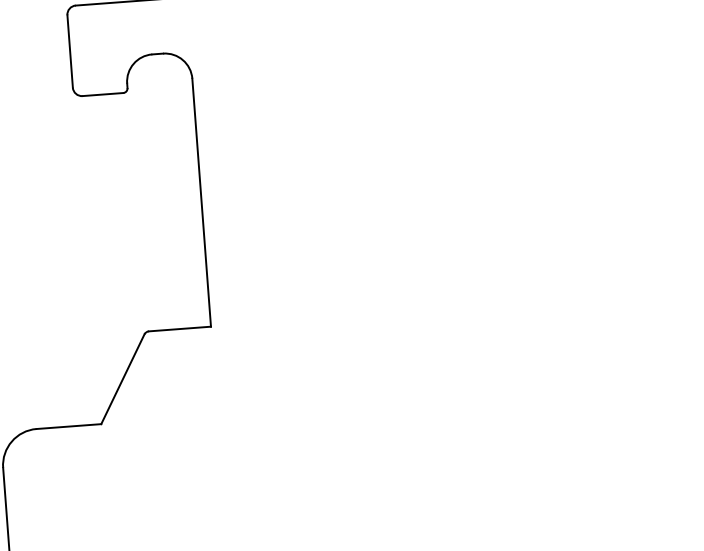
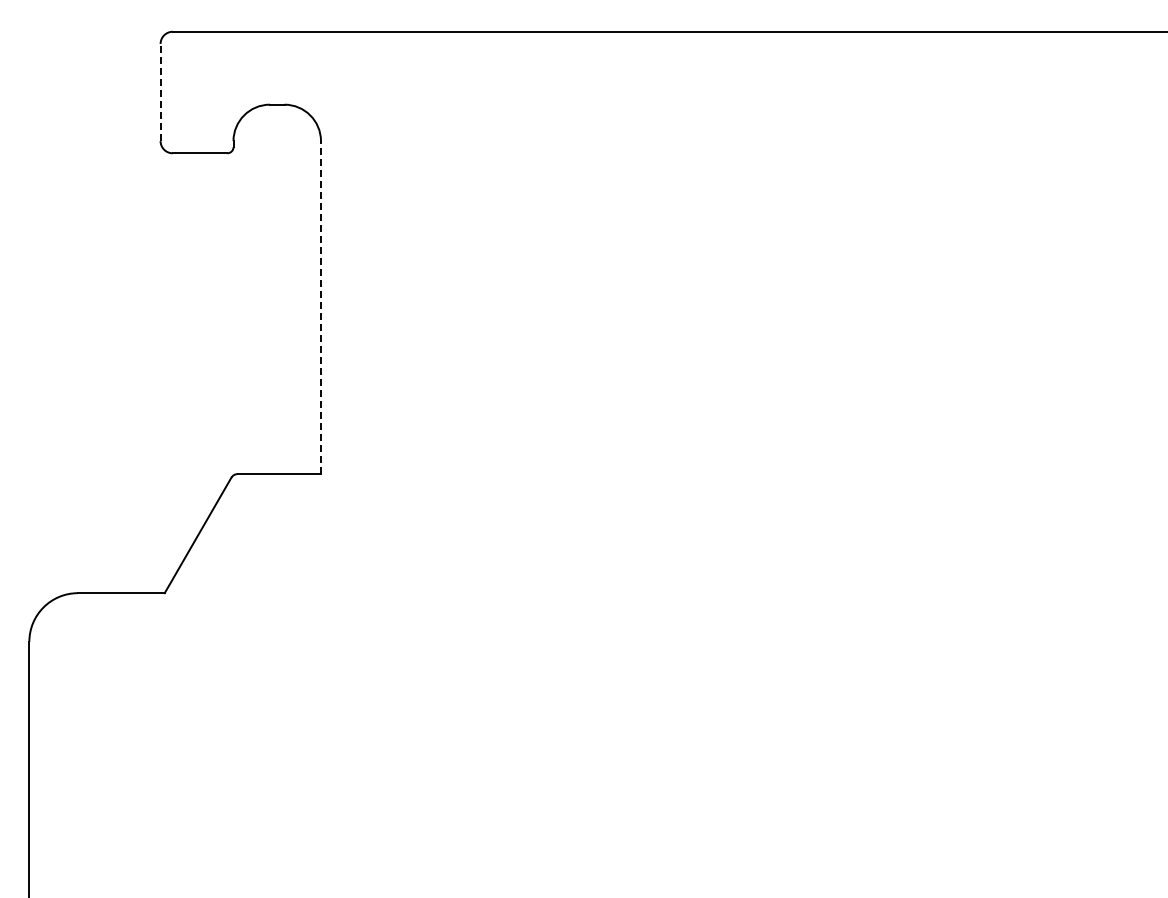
line: (70, 51) -> (160, 92), solid -> dashed
line: (201, 202) -> (320, 307), solid -> dashed

